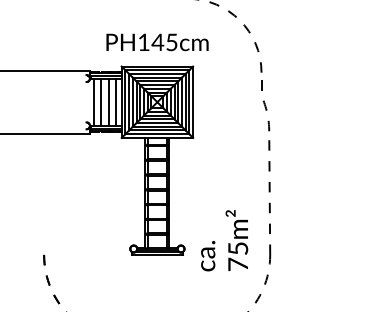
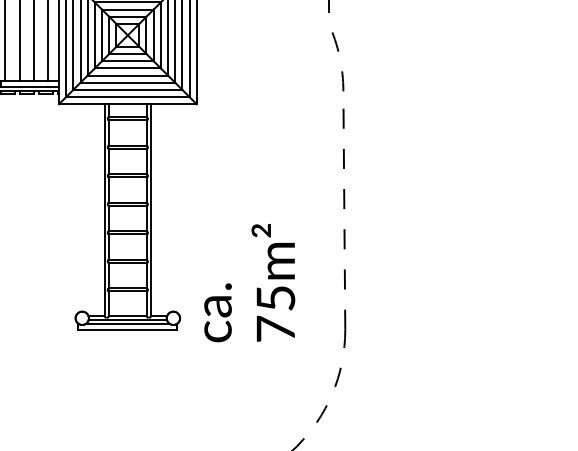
text: (224, 240) -> (249, 282), moved

